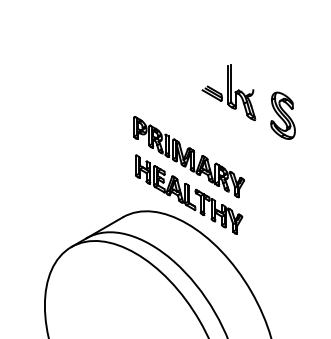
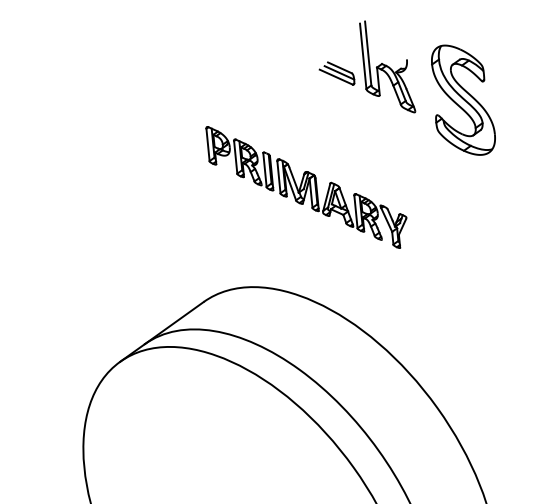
part: (282, 115) -> (461, 99), size x1.4
part: (189, 194) -> (314, 251), removed

